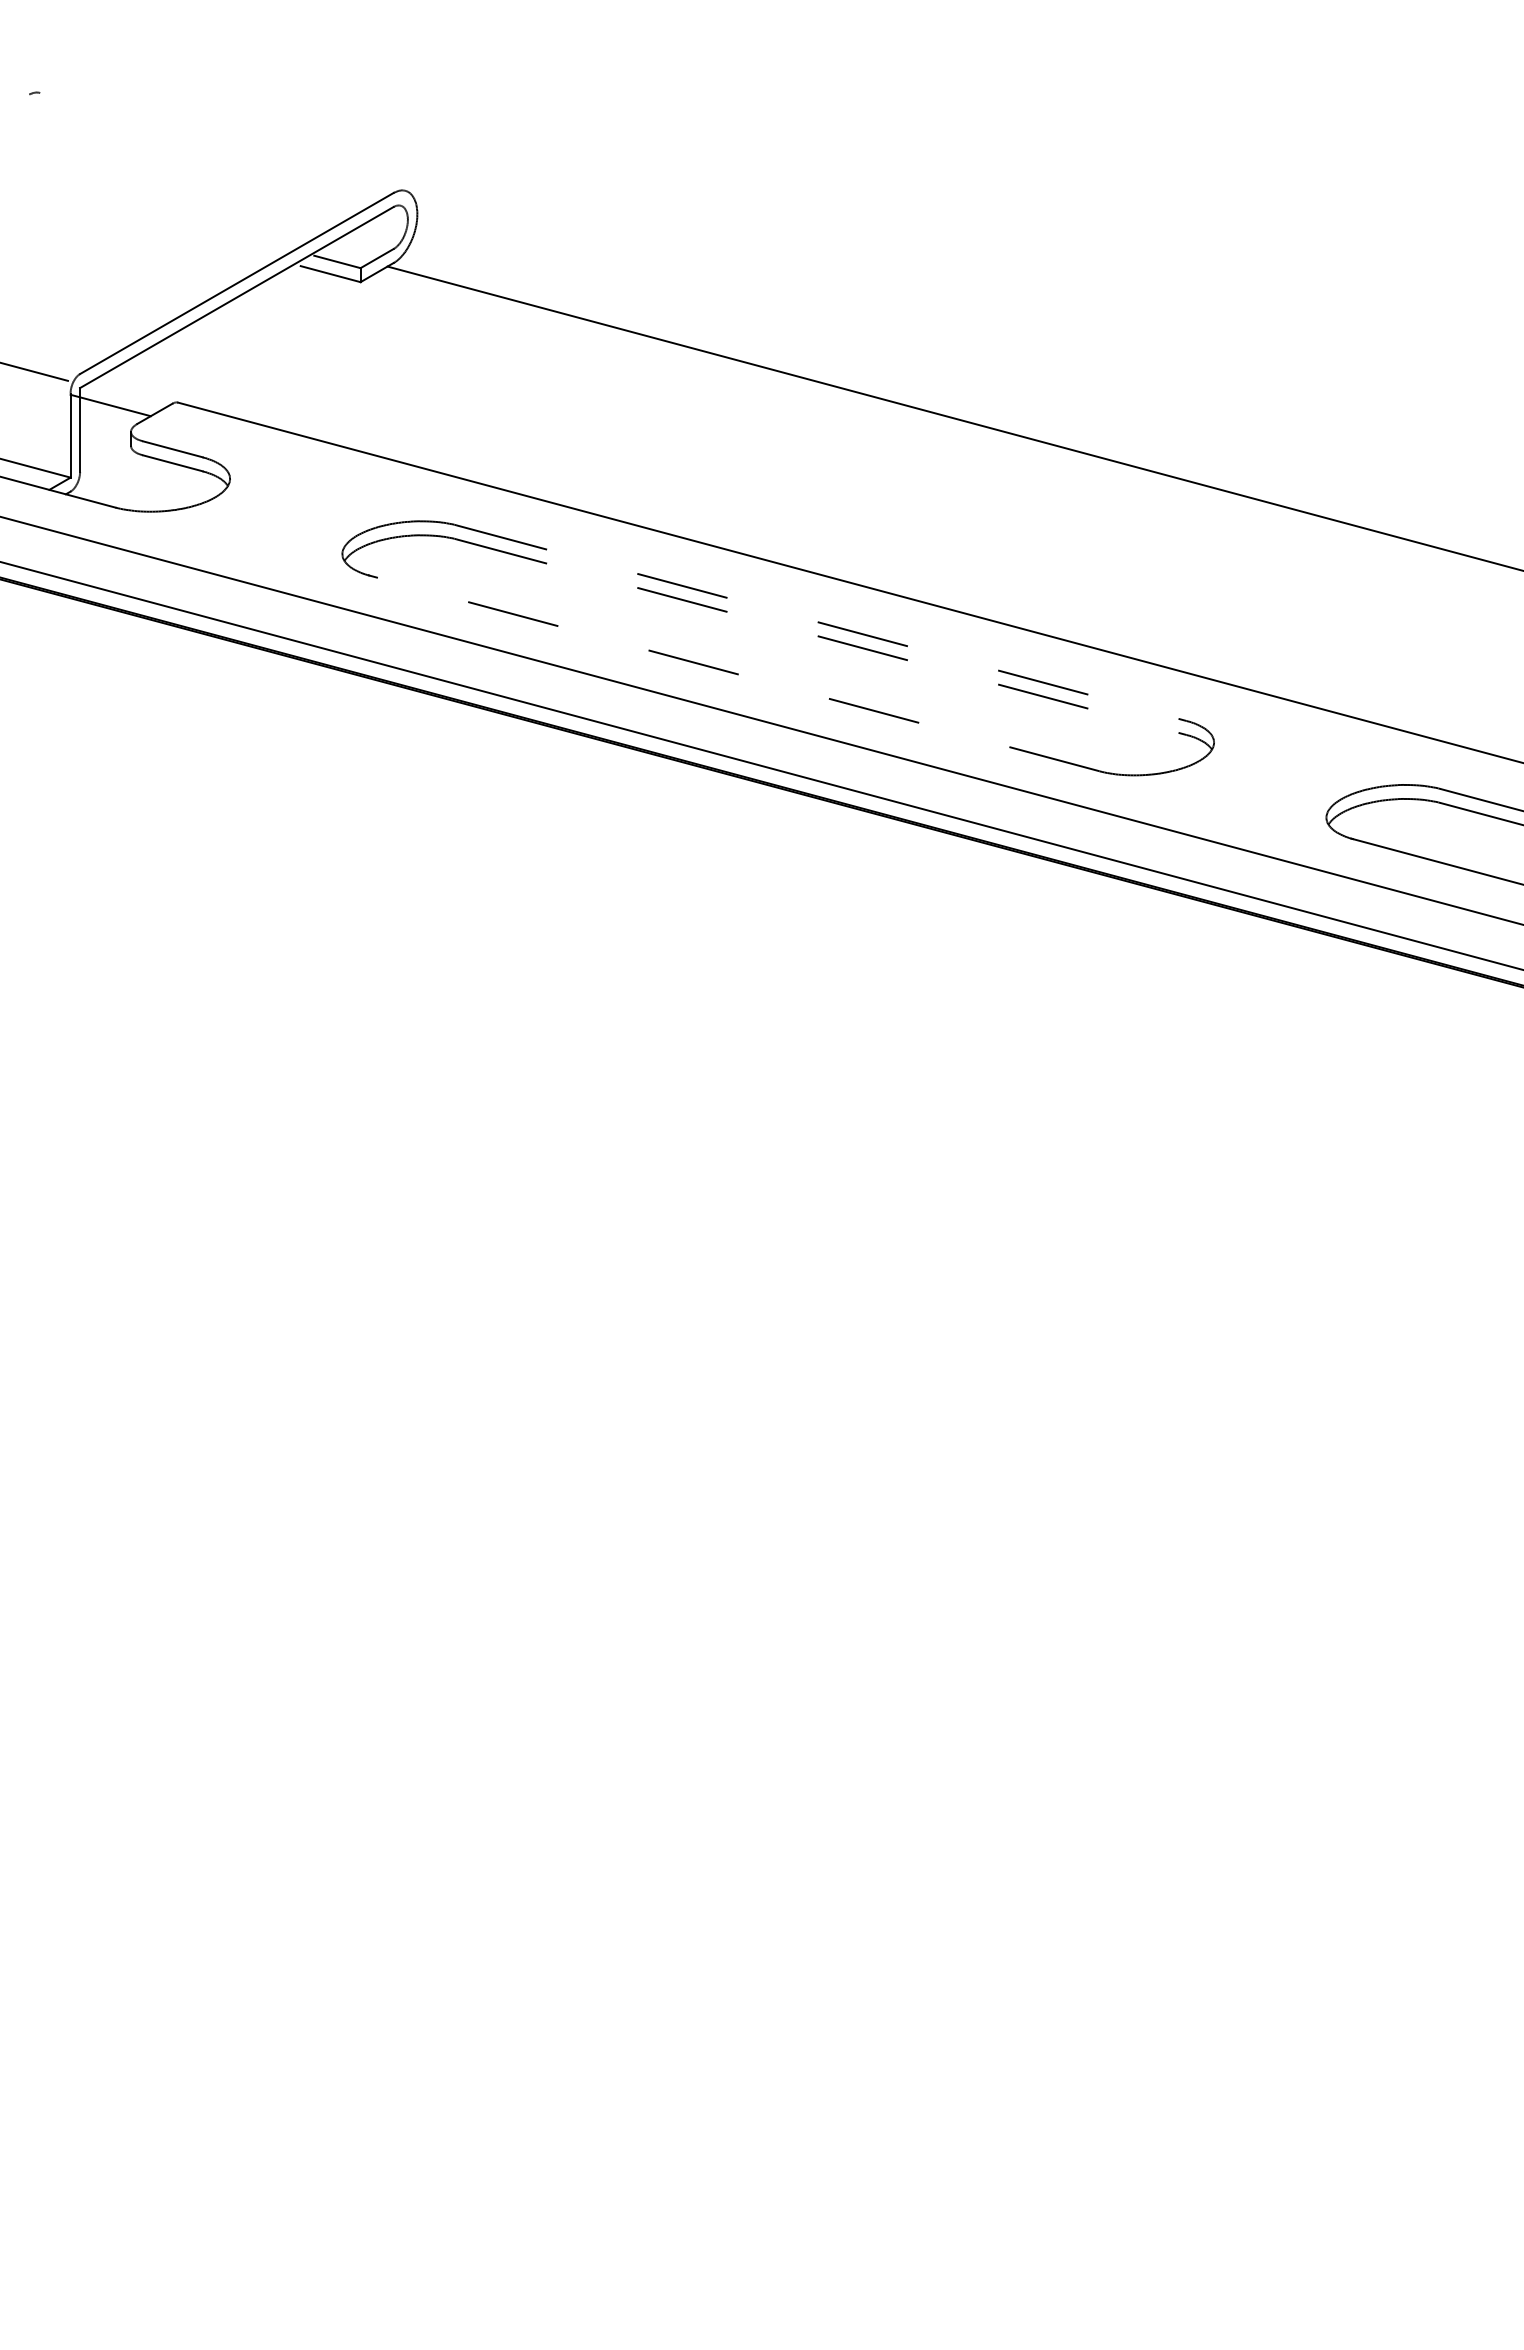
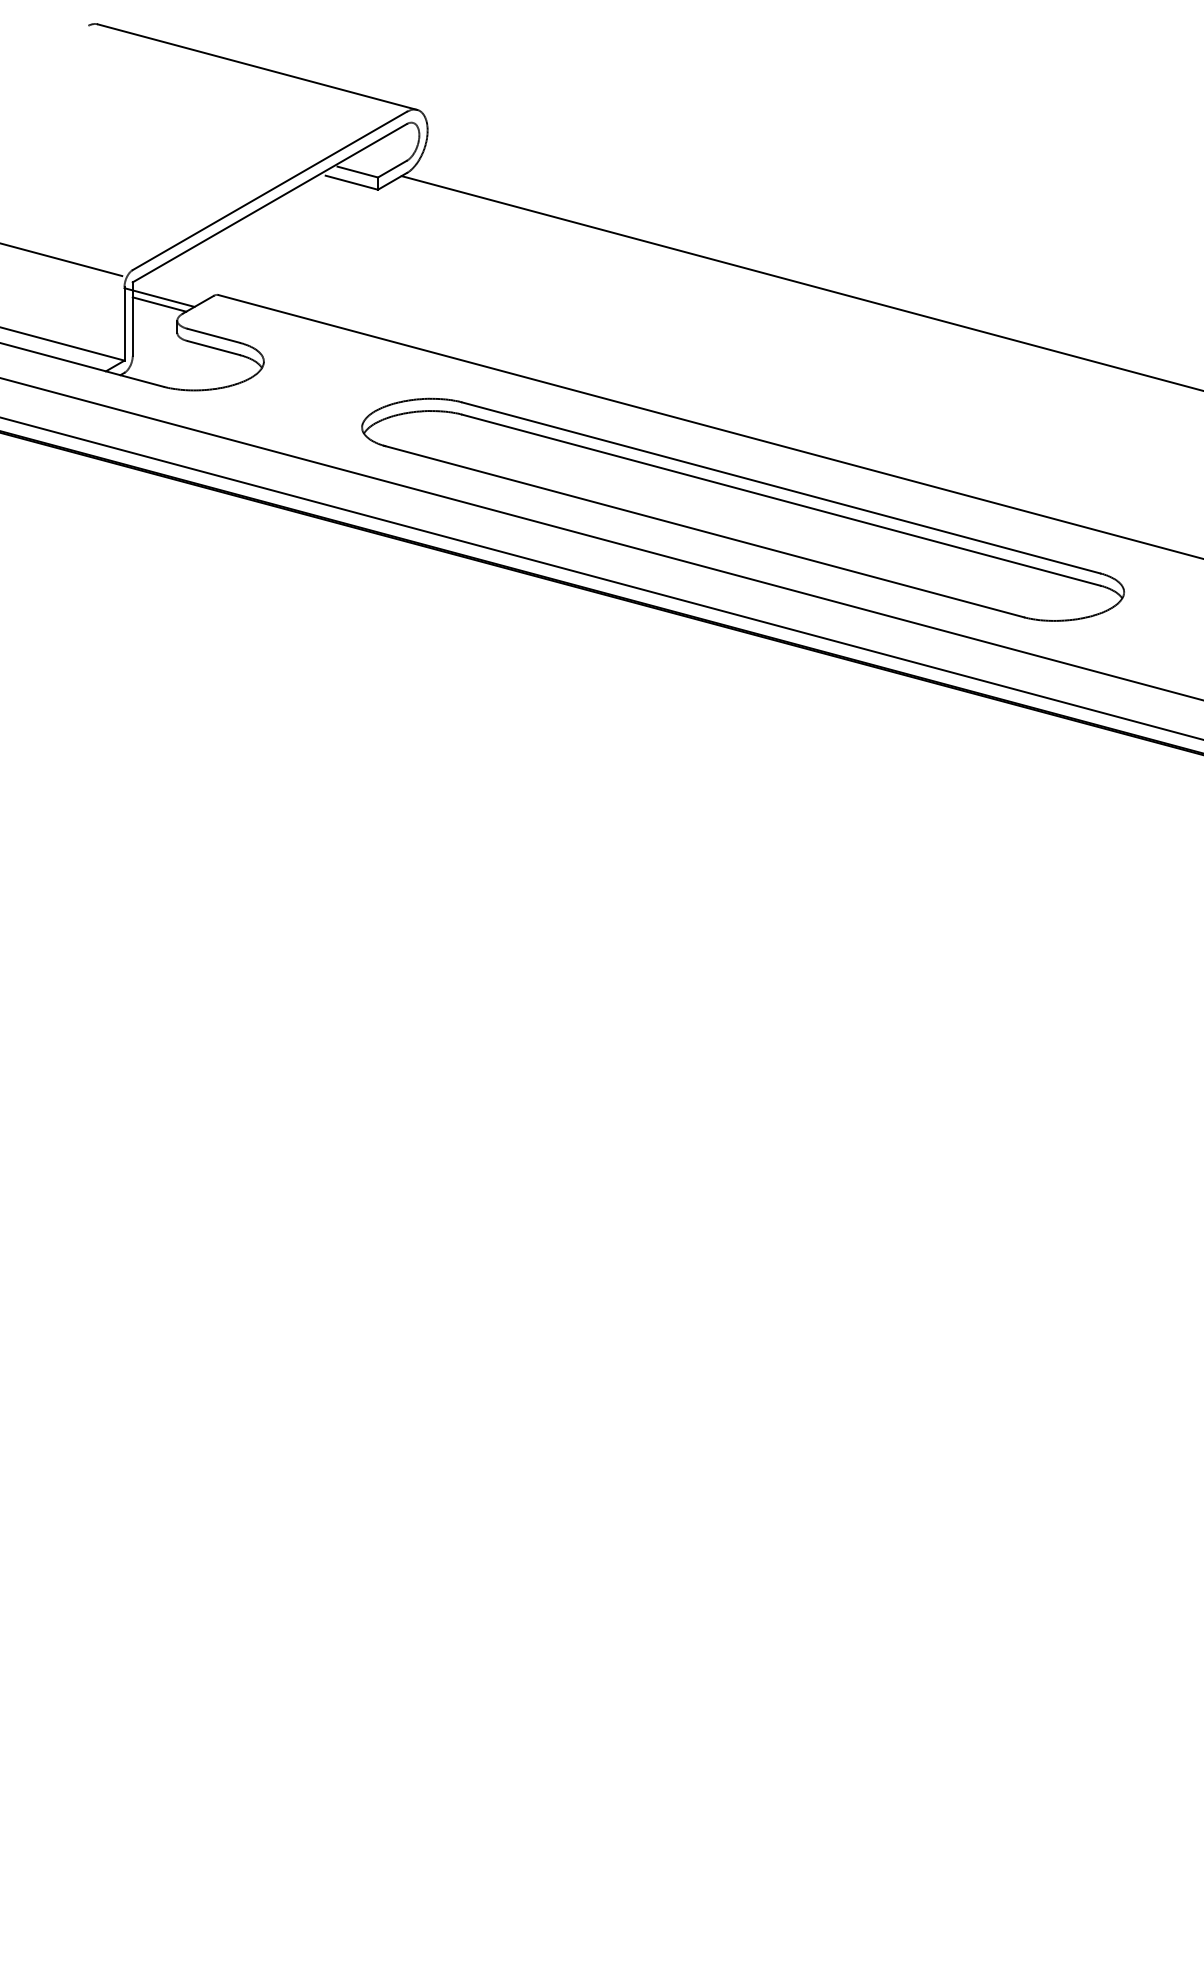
line: (222, 141) -> (257, 66), added
line: (110, 413) -> (159, 304), added
line: (821, 623) -> (780, 488), dashed -> solid
line: (821, 637) -> (780, 500), dashed -> solid
line: (733, 673) -> (704, 531), dashed -> solid

